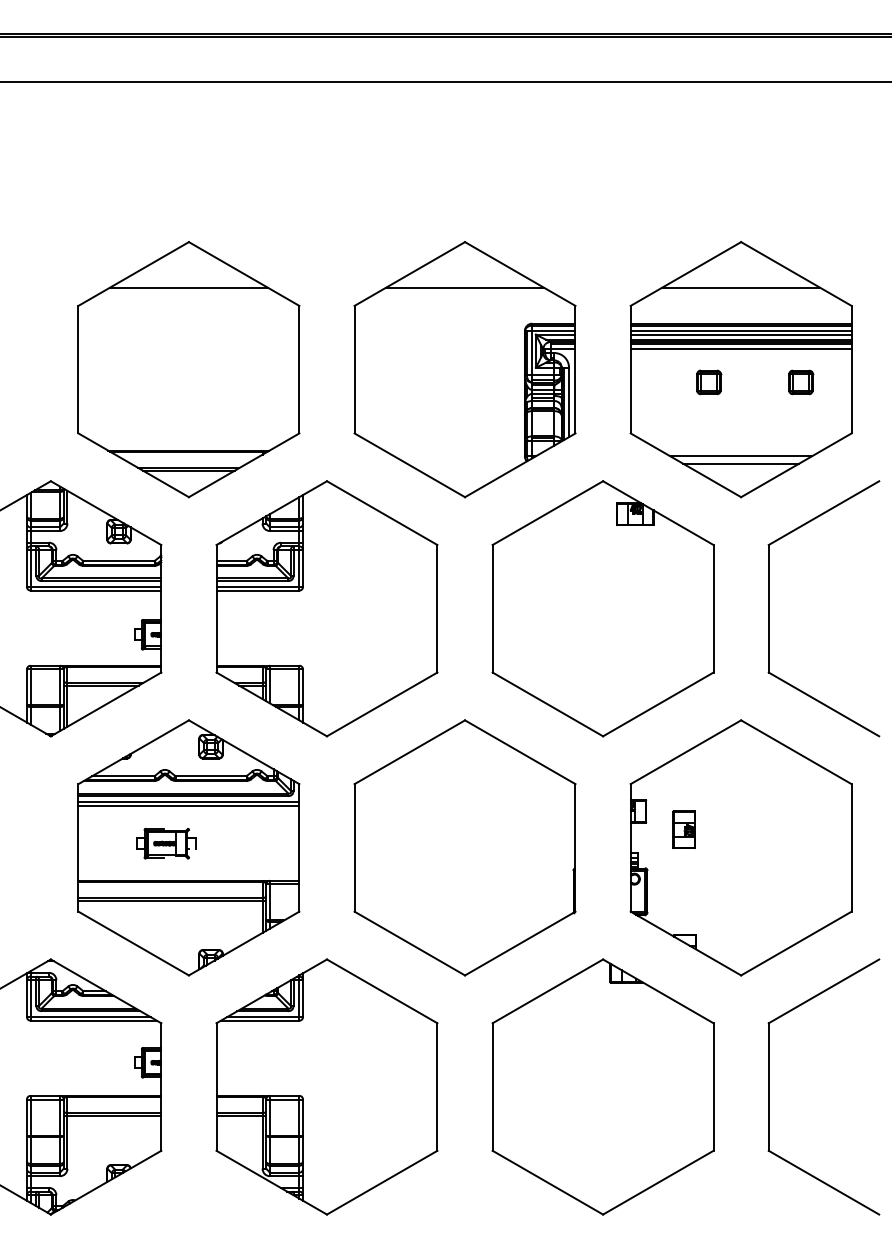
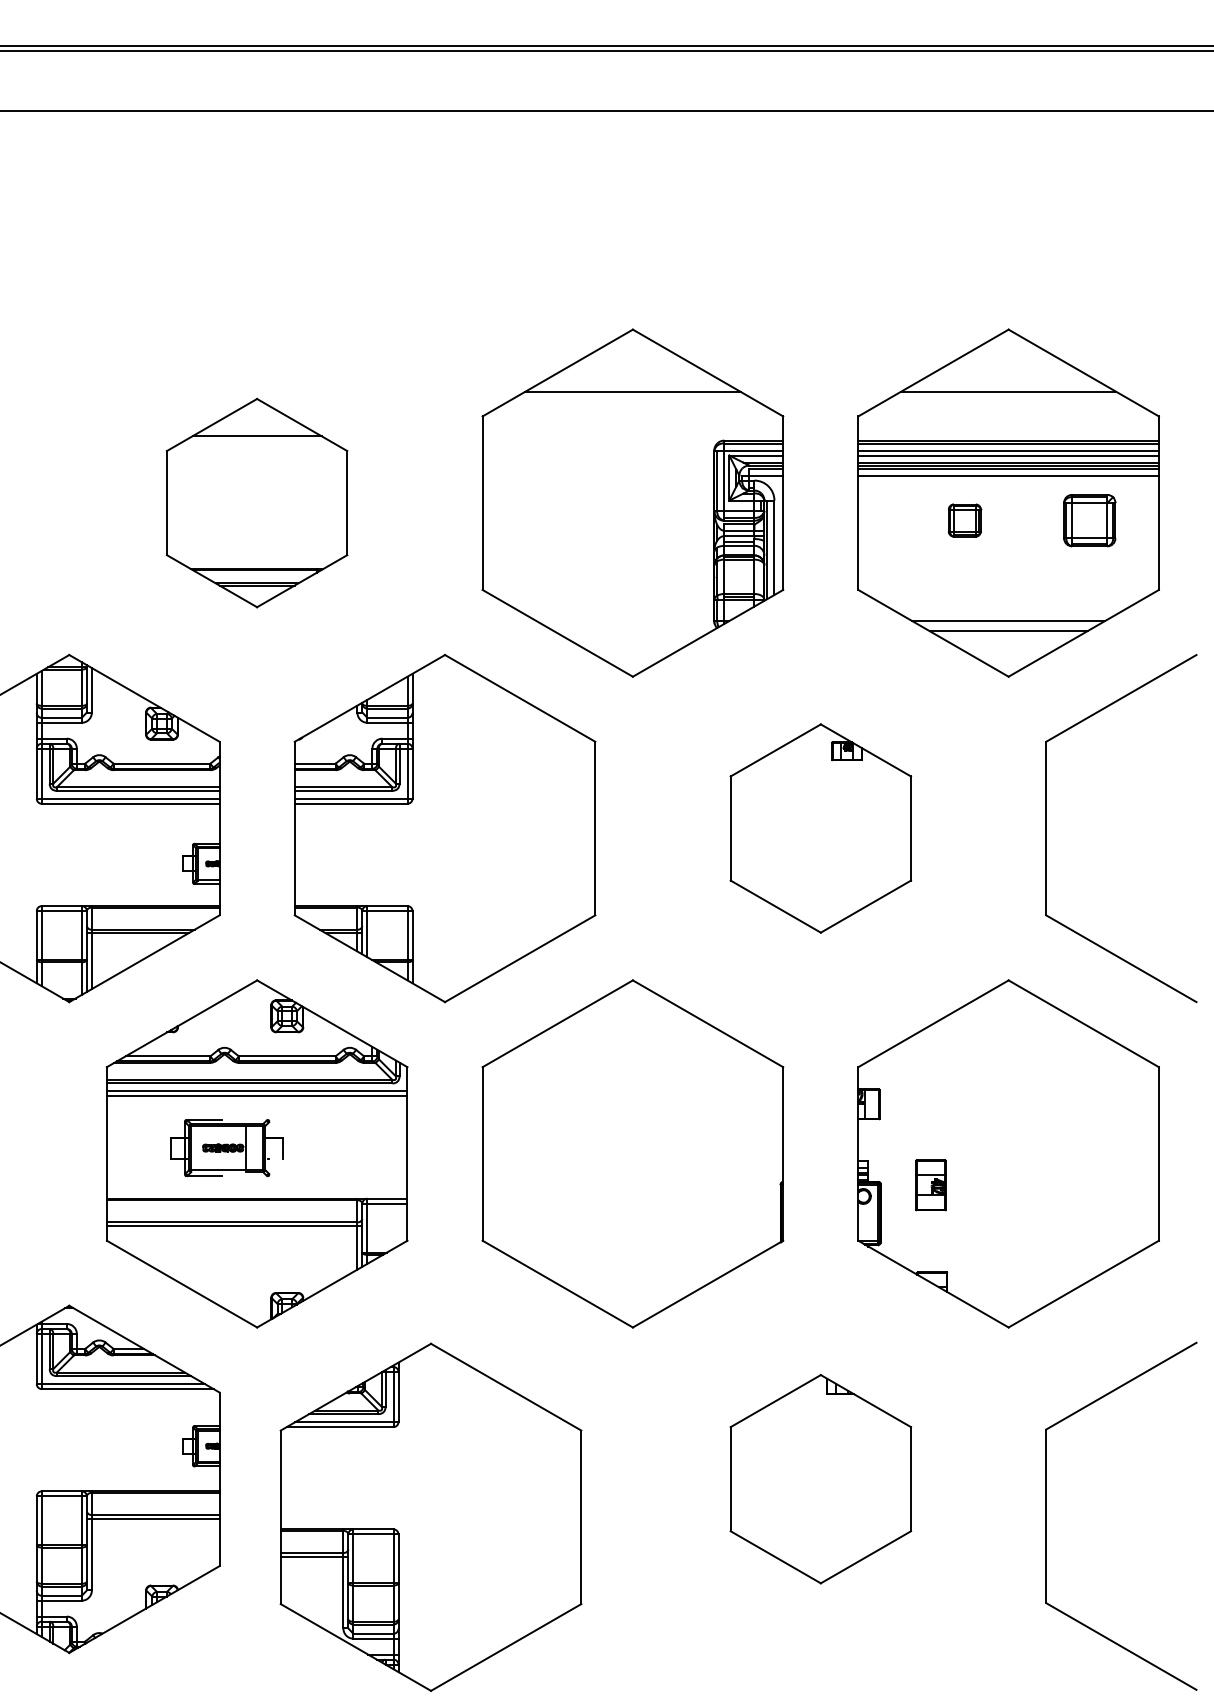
part: (188, 369) -> (256, 502), size x0.6
part: (801, 382) -> (1090, 520), size x1.6
part: (602, 608) -> (820, 828), size x0.6
part: (683, 829) -> (930, 1185), moved
part: (166, 843) -> (226, 1148), size x1.4
part: (326, 1086) -> (430, 1516), moved
part: (602, 1086) -> (820, 1478), size x0.6
part: (768, 1086) -> (1046, 1515), moved

